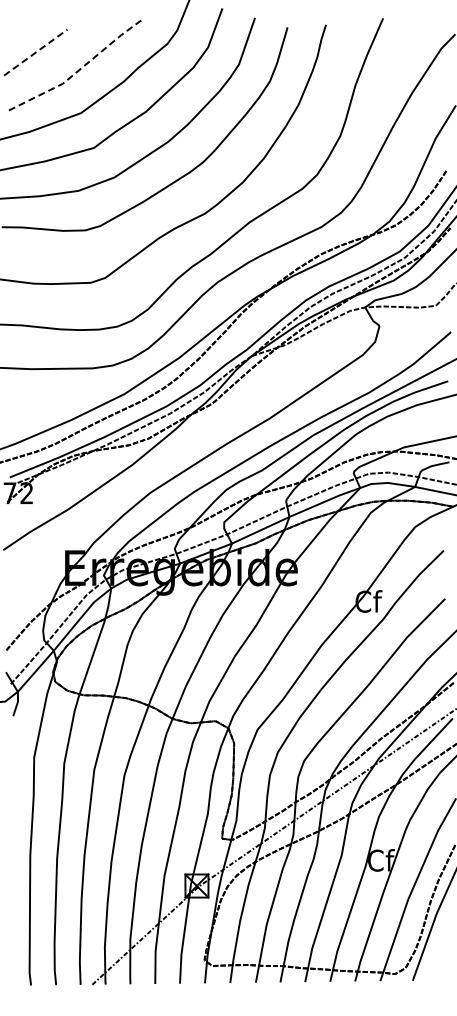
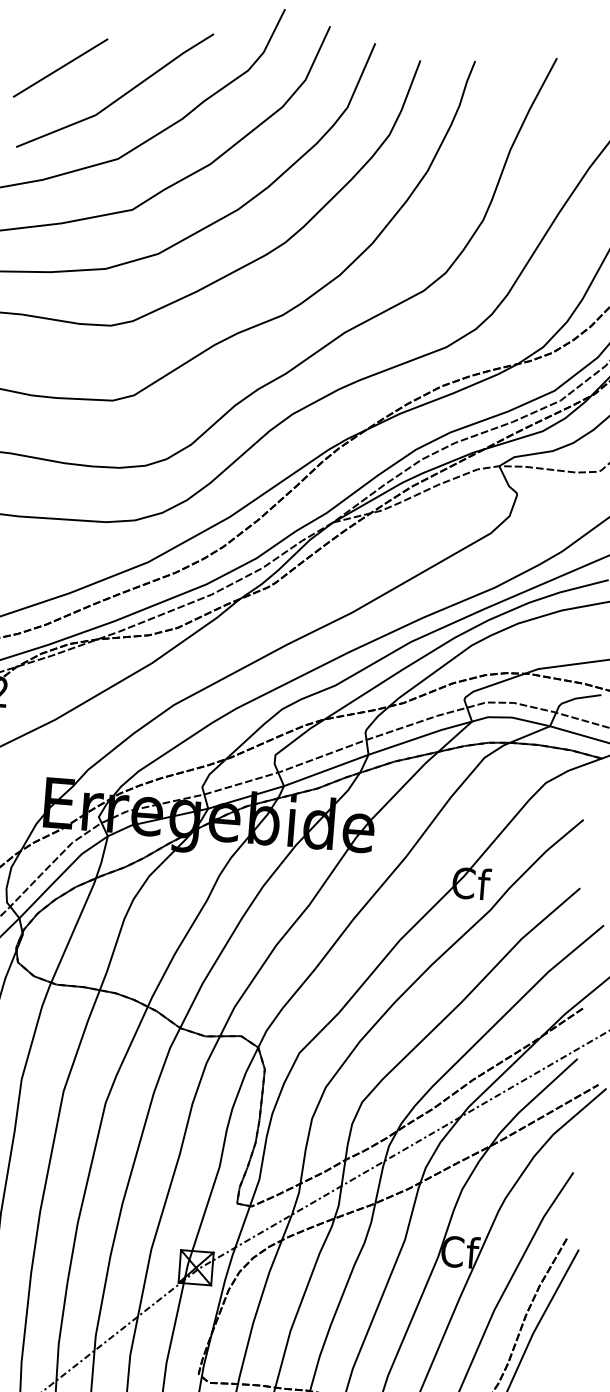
line: (36, 52) -> (61, 67), dashed -> solid
line: (79, 70) -> (120, 98), dashed -> solid

